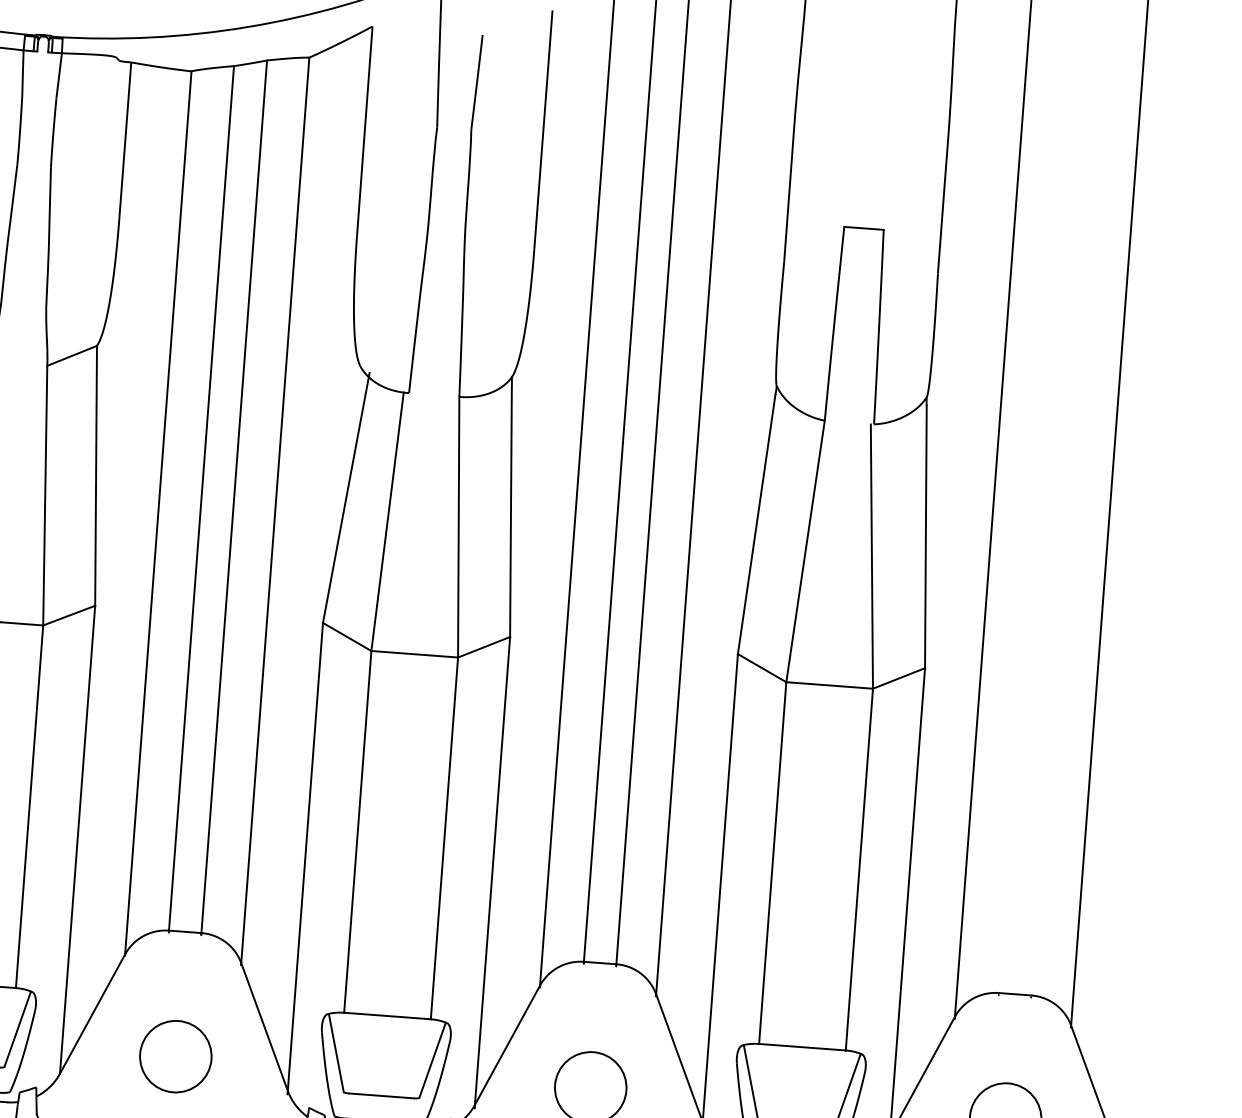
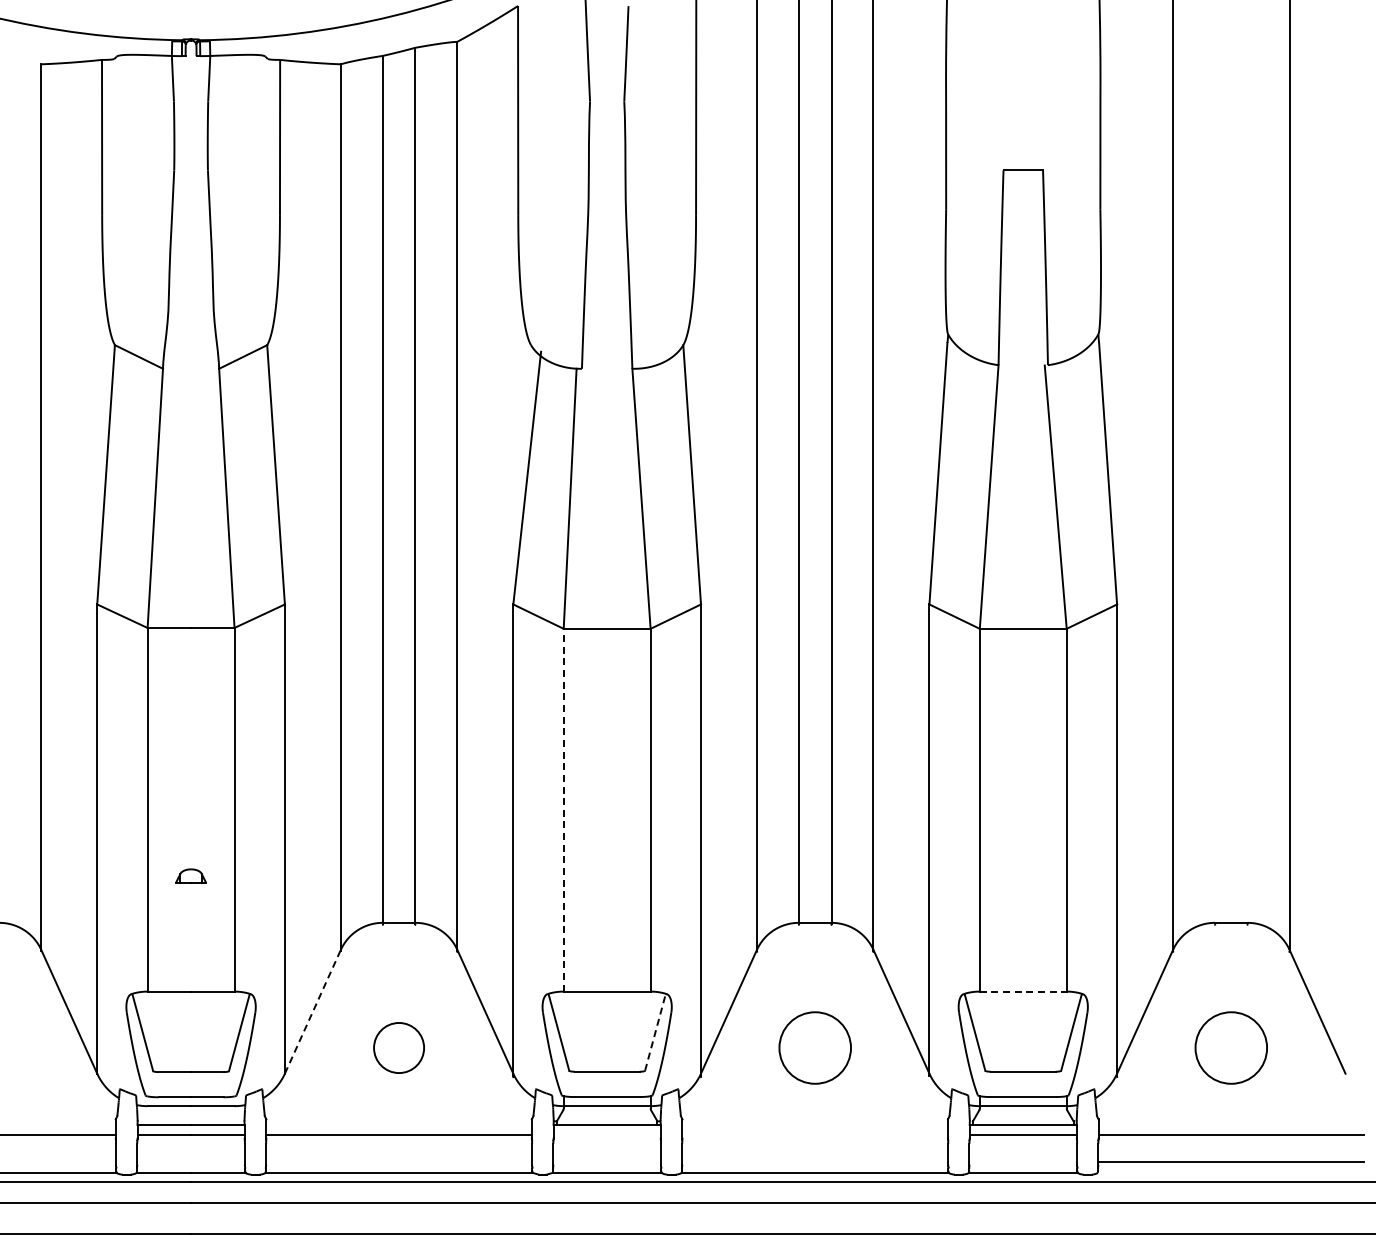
line: (357, 831) -> (563, 809), solid -> dashed
line: (92, 1013) -> (312, 1011), solid -> dashed
line: (802, 1047) -> (1023, 991), solid -> dashed
circle: (175, 1056) -> (398, 1047), size x0.7
line: (432, 1060) -> (655, 1032), solid -> dashed

